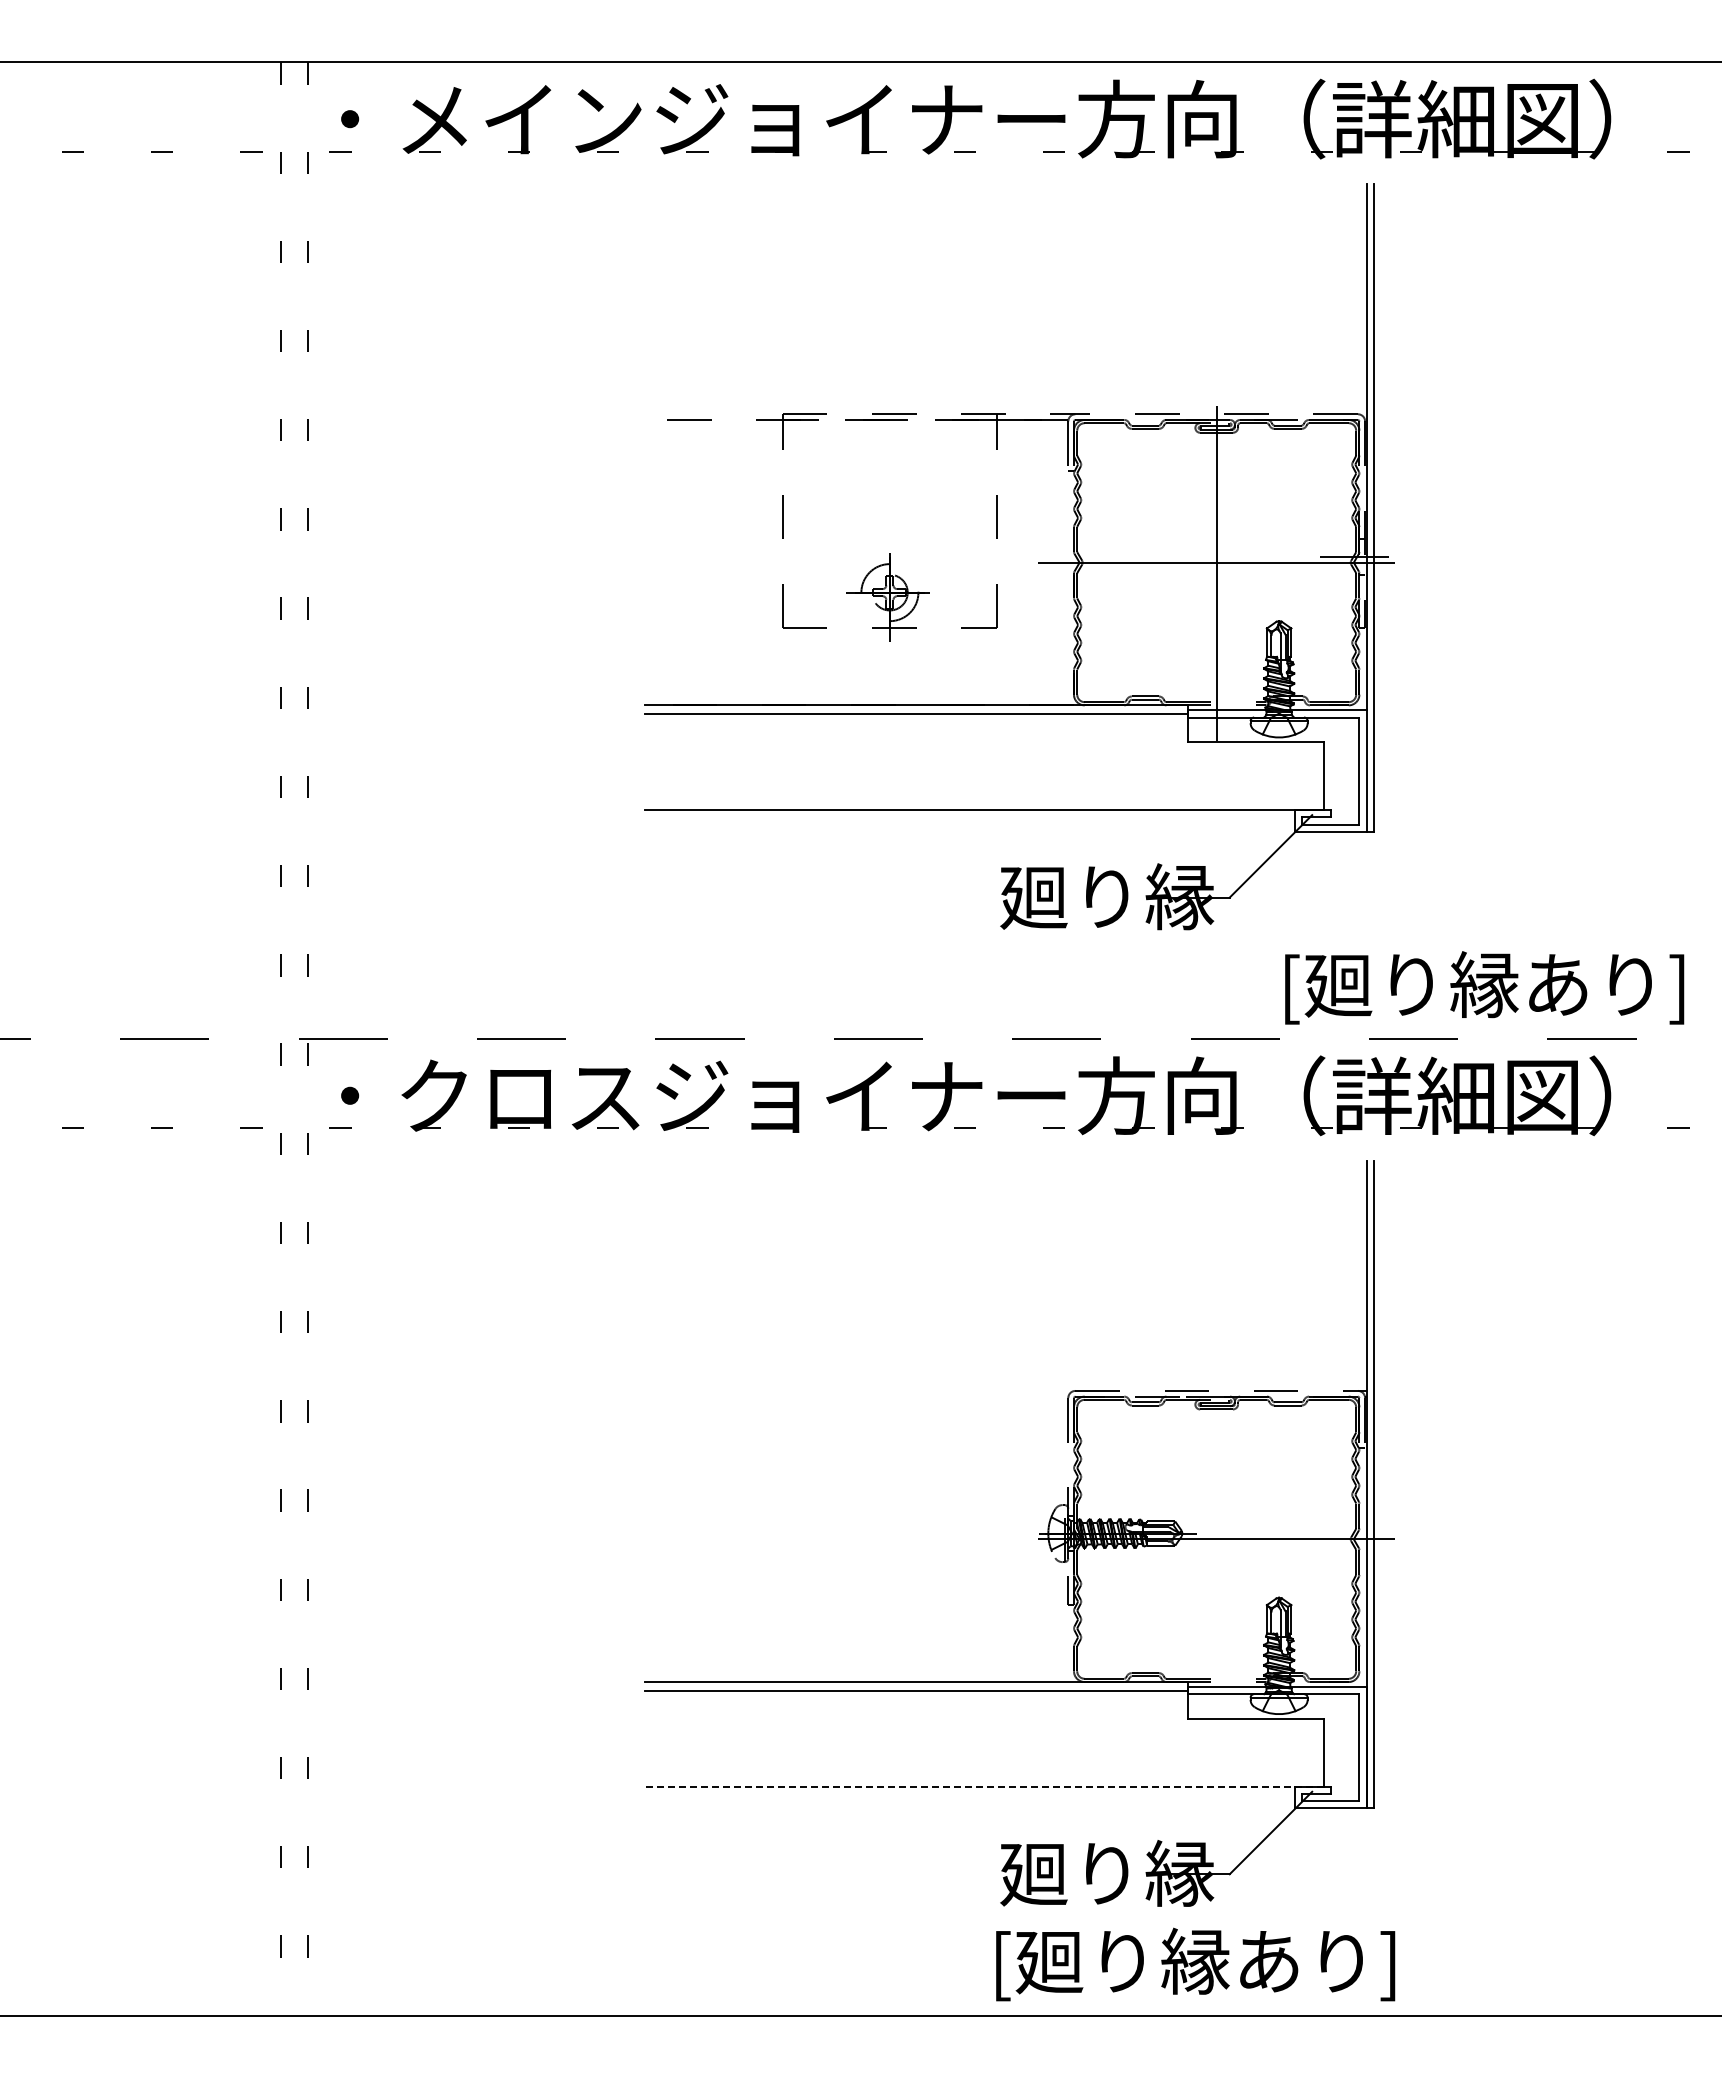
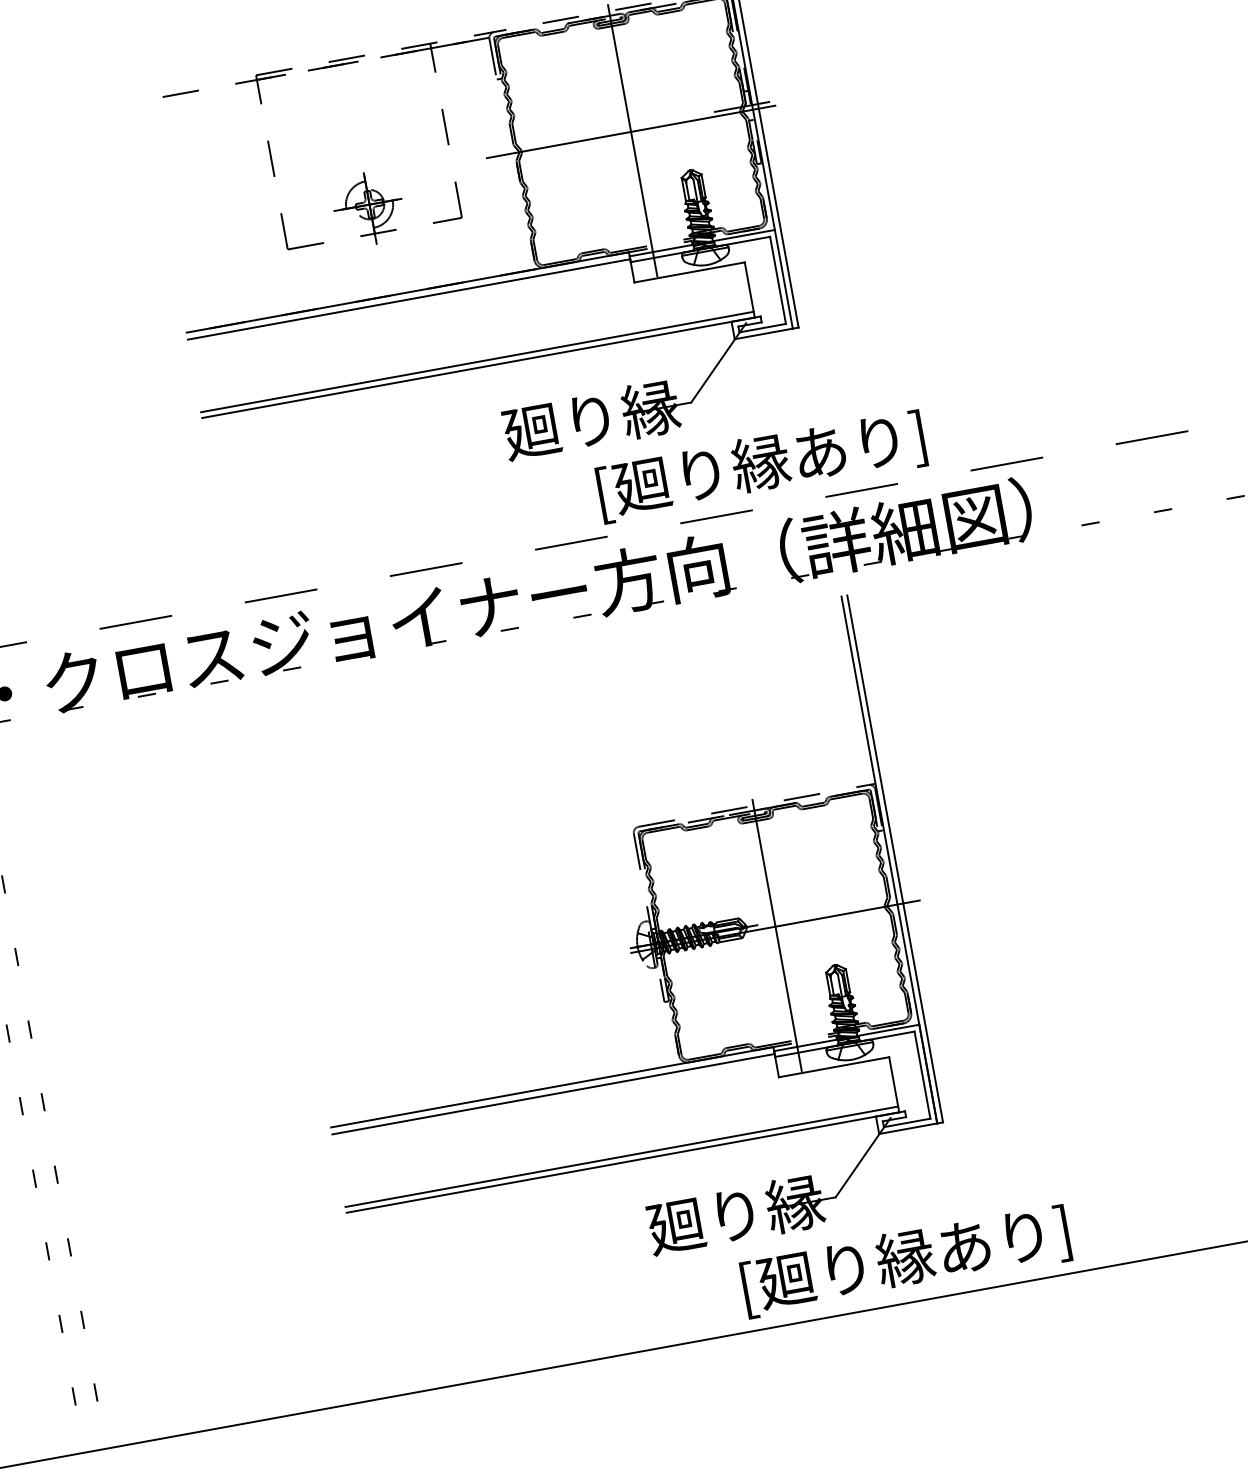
line: (983, 803) -> (476, 362), added
text: (1484, 987) -> (761, 465), moved
line: (1216, 1549) -> (776, 935), added
line: (983, 1779) -> (621, 1156), added
line: (984, 1786) -> (623, 1162), dashed -> solid
text: (1195, 1964) -> (905, 1260), moved

